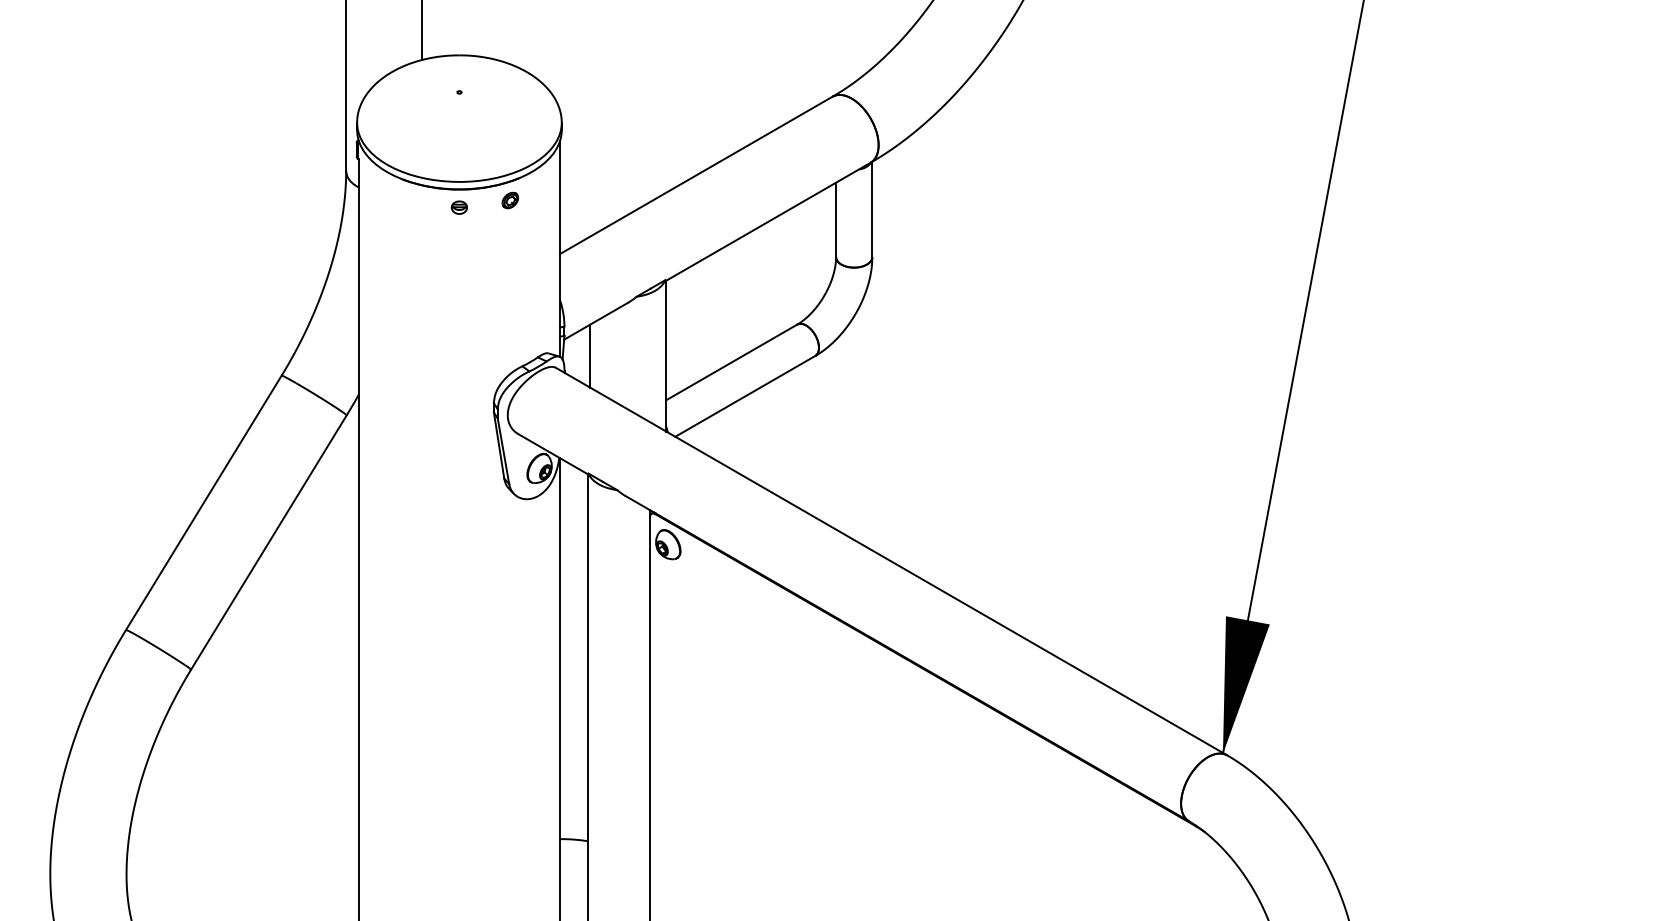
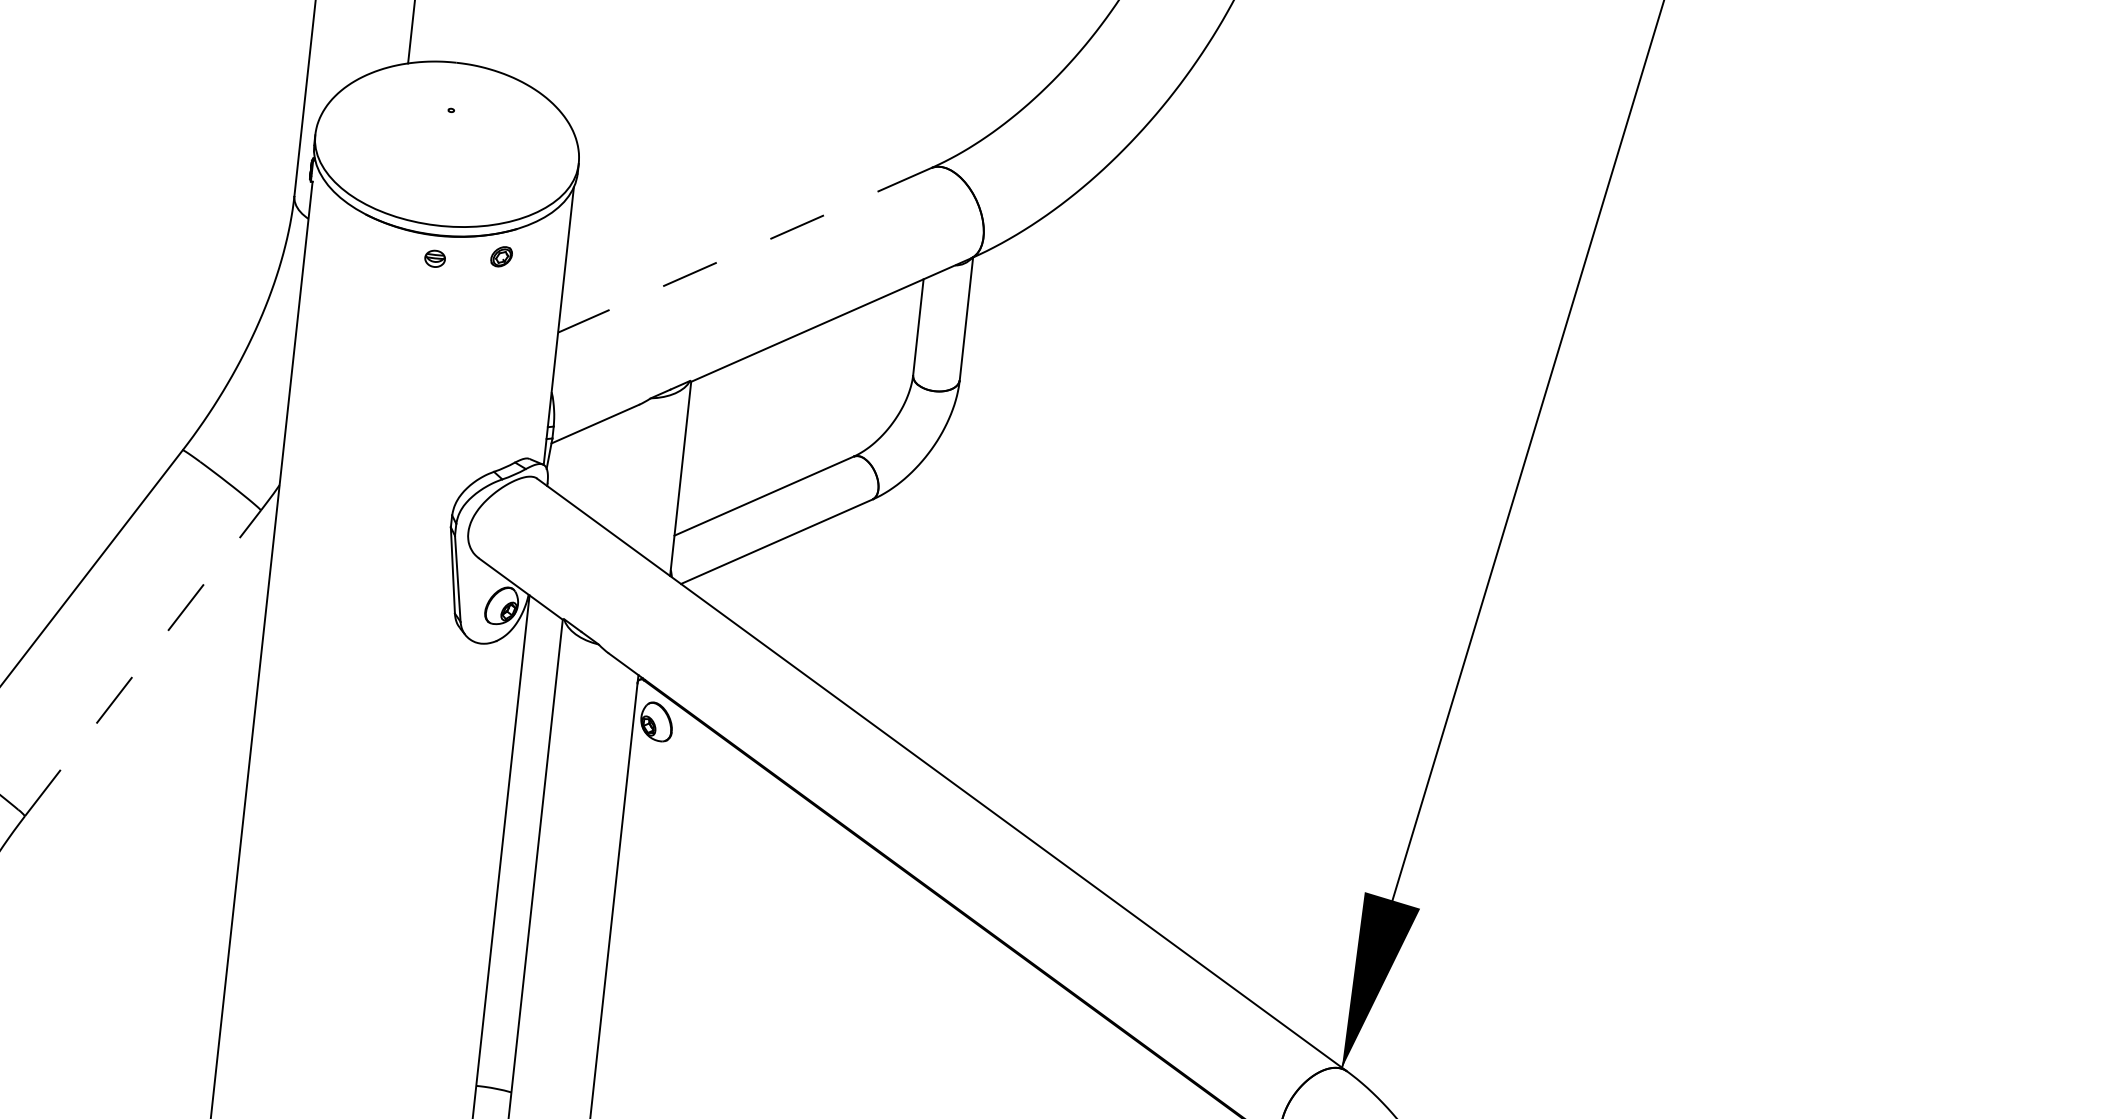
line: (695, 175) -> (743, 250), solid -> dashed
line: (590, 355) -> (583, 467), removed
line: (269, 542) -> (143, 663), solid -> dashed

